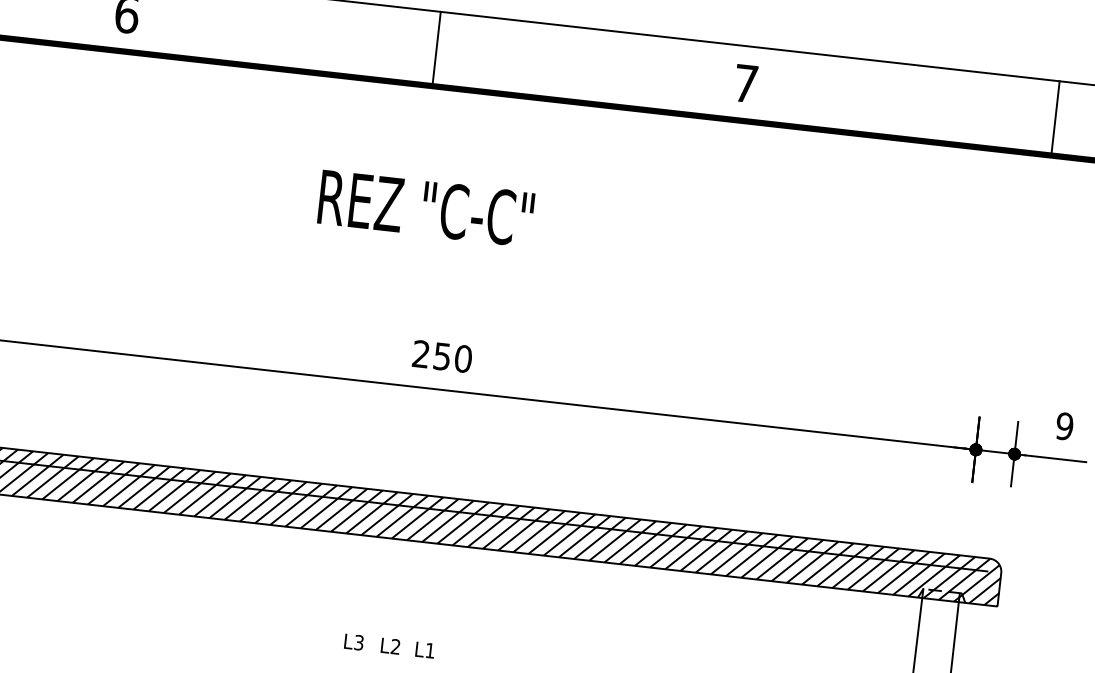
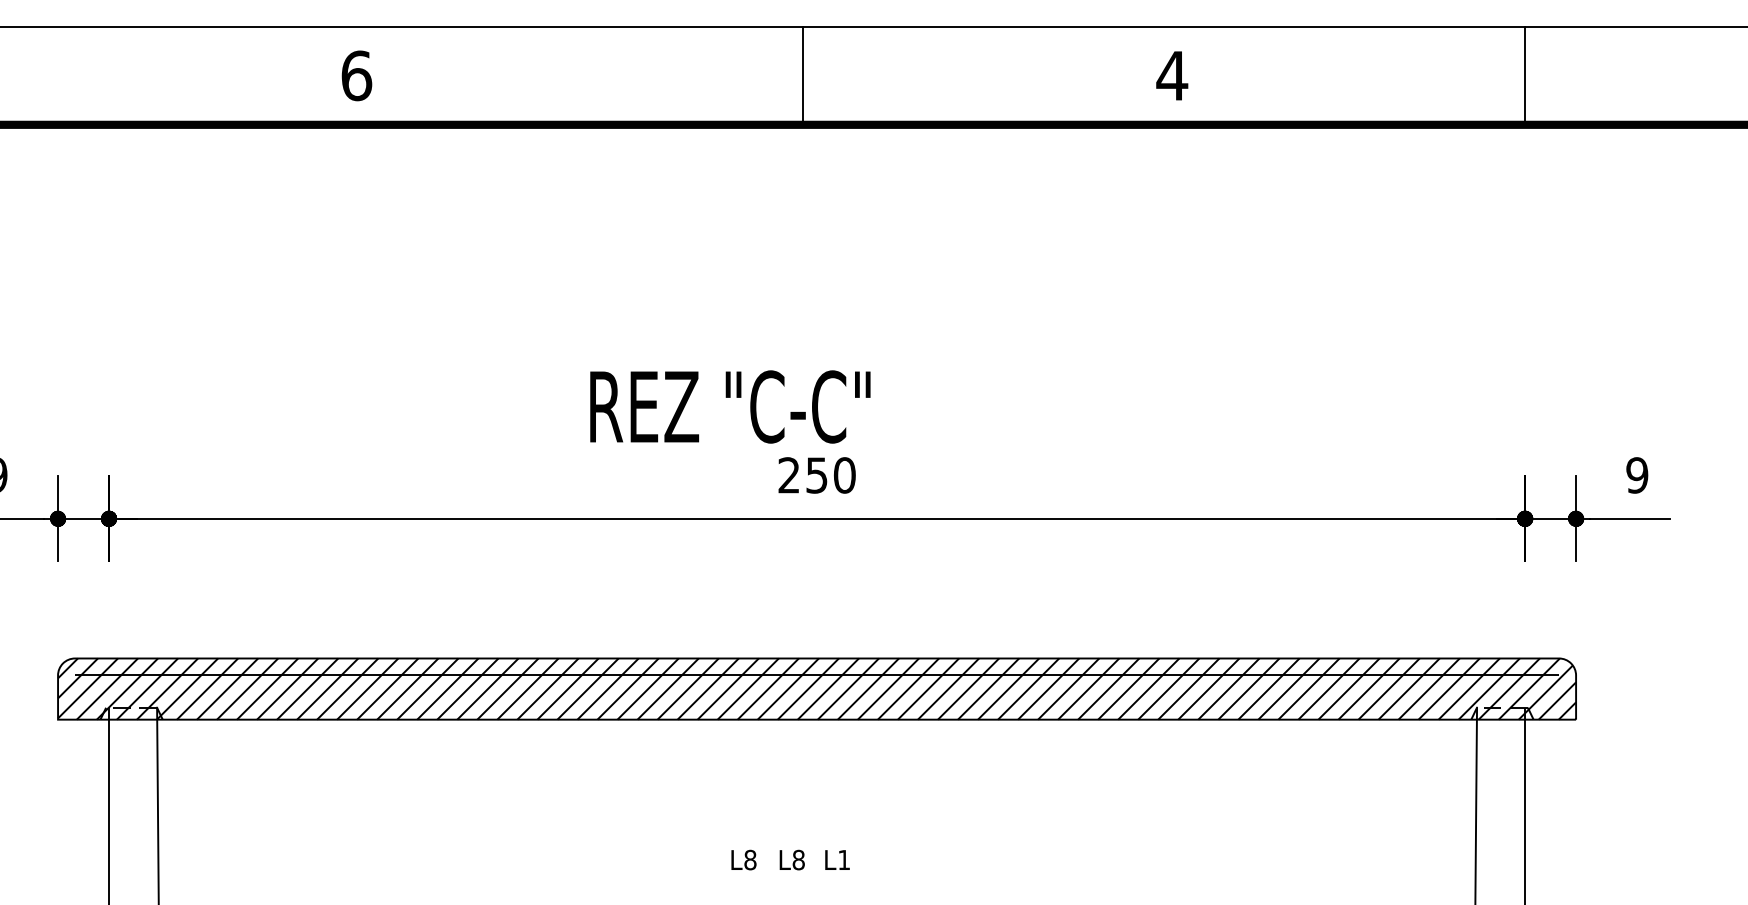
line: (436, 48) -> (802, 75), moved
text: (746, 83) -> (1172, 75), 7 -> 4
line: (1055, 118) -> (1525, 75), moved
text: (426, 208) -> (730, 406), moved
text: (359, 642) -> (750, 859), L3 -> L8
text: (395, 646) -> (798, 859), L2 -> L8

